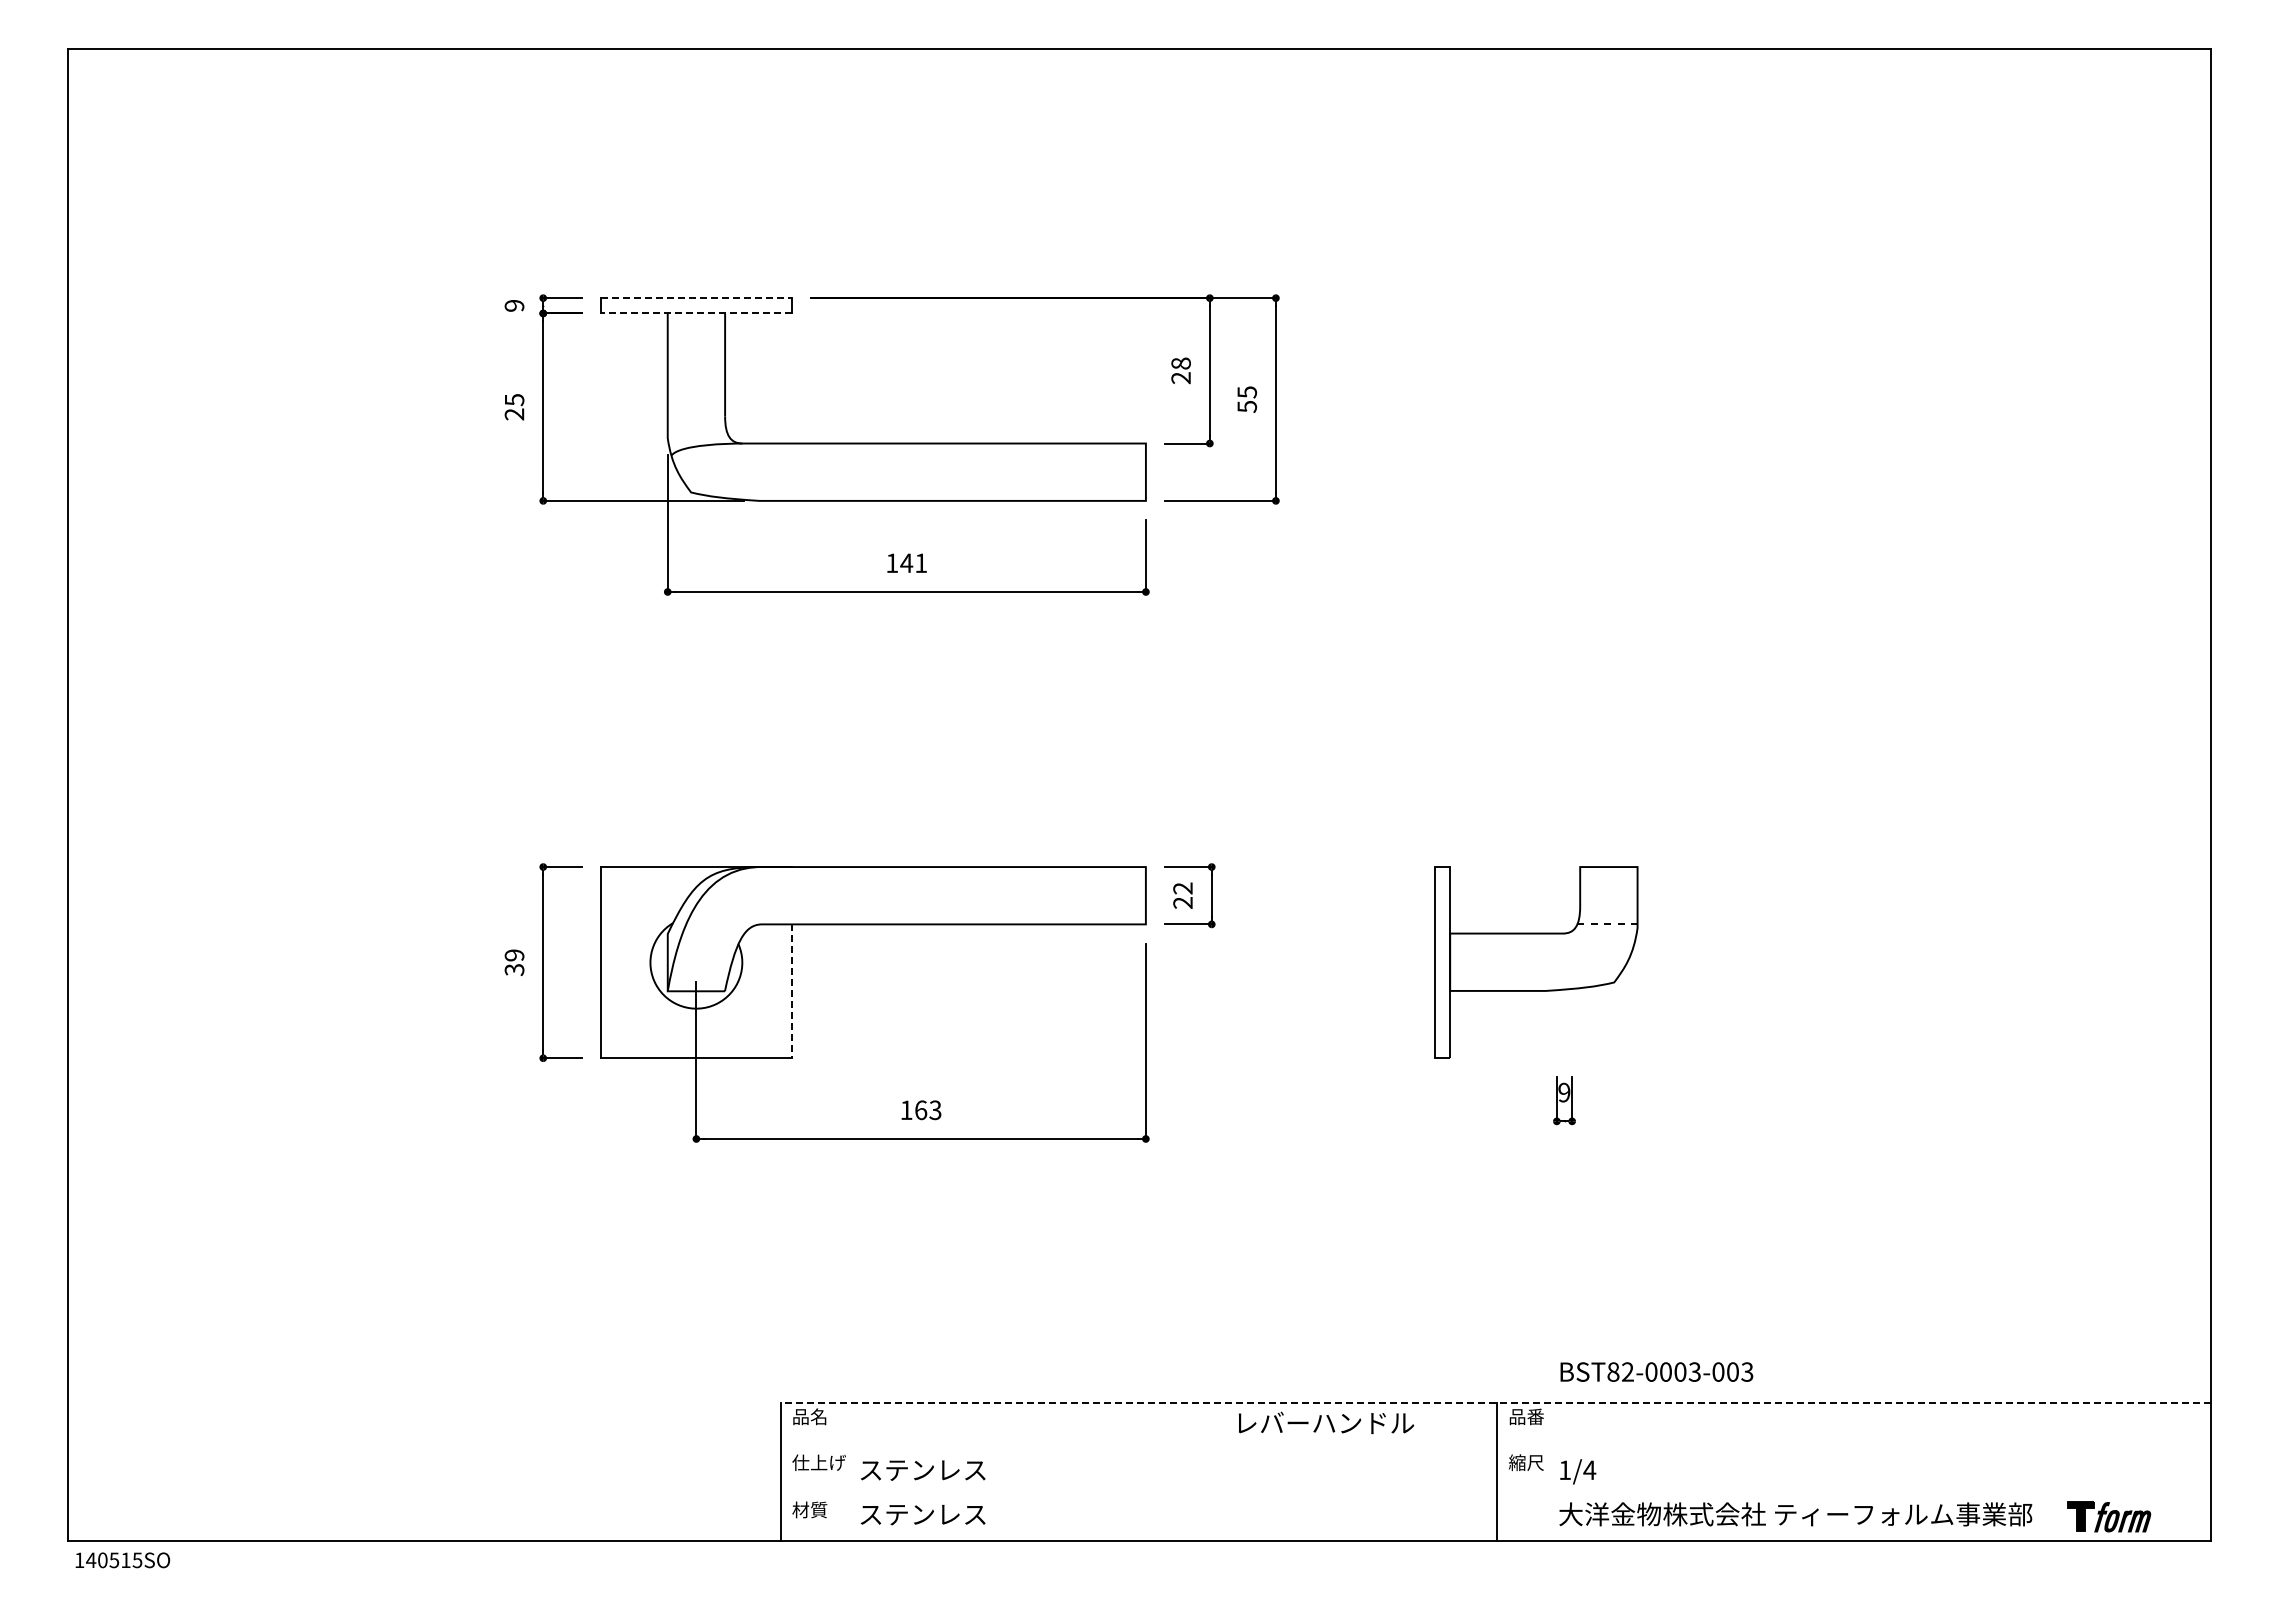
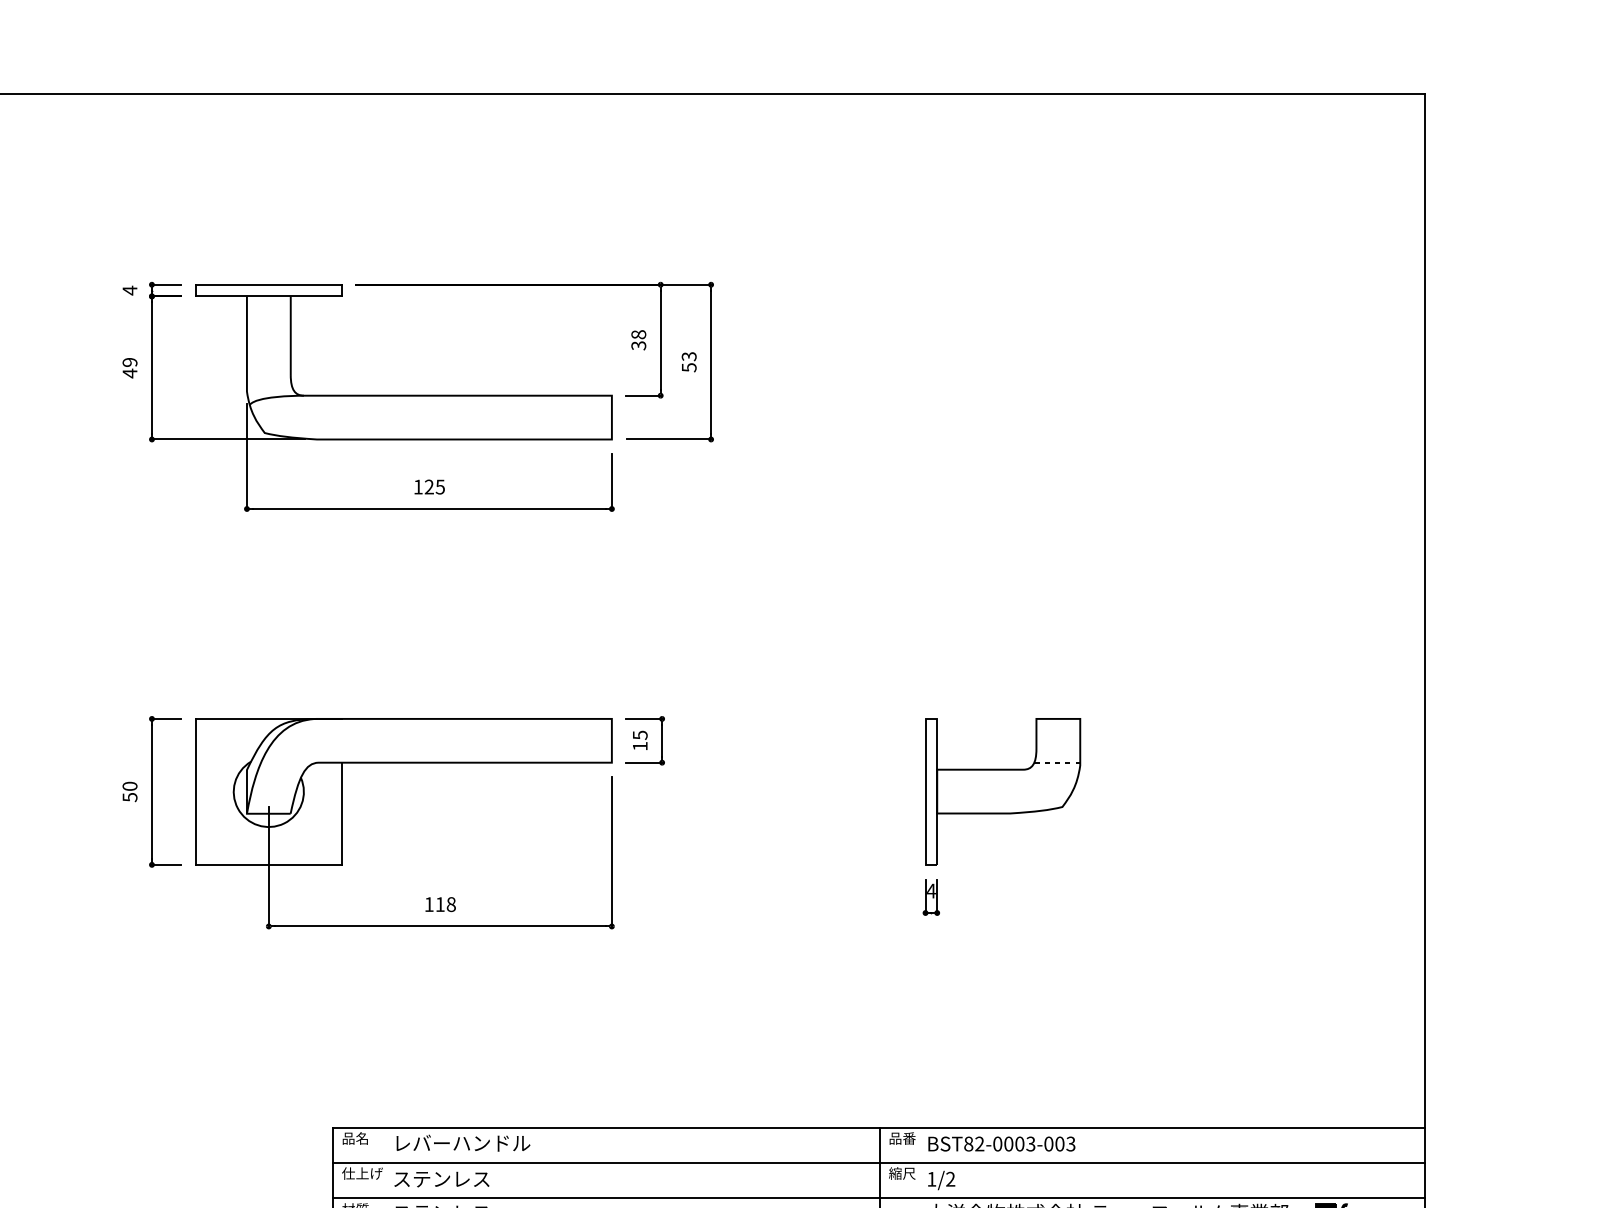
line: (696, 298) -> (268, 285), dashed -> solid
text: (514, 305) -> (130, 290), 9 -> 4
line: (696, 313) -> (268, 296), dashed -> solid
text: (1181, 378) -> (639, 346), 28 -> 38
text: (1246, 391) -> (688, 355), 55 -> 53
text: (514, 407) -> (130, 368), 25 -> 49
text: (913, 563) -> (434, 487), 141 -> 125
text: (1182, 895) -> (639, 740), 22 -> 15
text: (514, 962) -> (130, 791), 39 -> 50
part: (1536, 962) -> (1003, 791), moved
line: (792, 991) -> (342, 813), dashed -> solid
text: (1564, 1092) -> (931, 891), 9 -> 4
text: (928, 1110) -> (445, 904), 163 -> 118
text: (1656, 1371) -> (1001, 1143), moved
line: (1495, 1402) -> (878, 1127), dashed -> solid
text: (1326, 1422) -> (463, 1142), moved
line: (1495, 1448) -> (878, 1162), added
text: (1589, 1469) -> (950, 1178), 1/4 -> 1/2
line: (1495, 1494) -> (878, 1197), added

